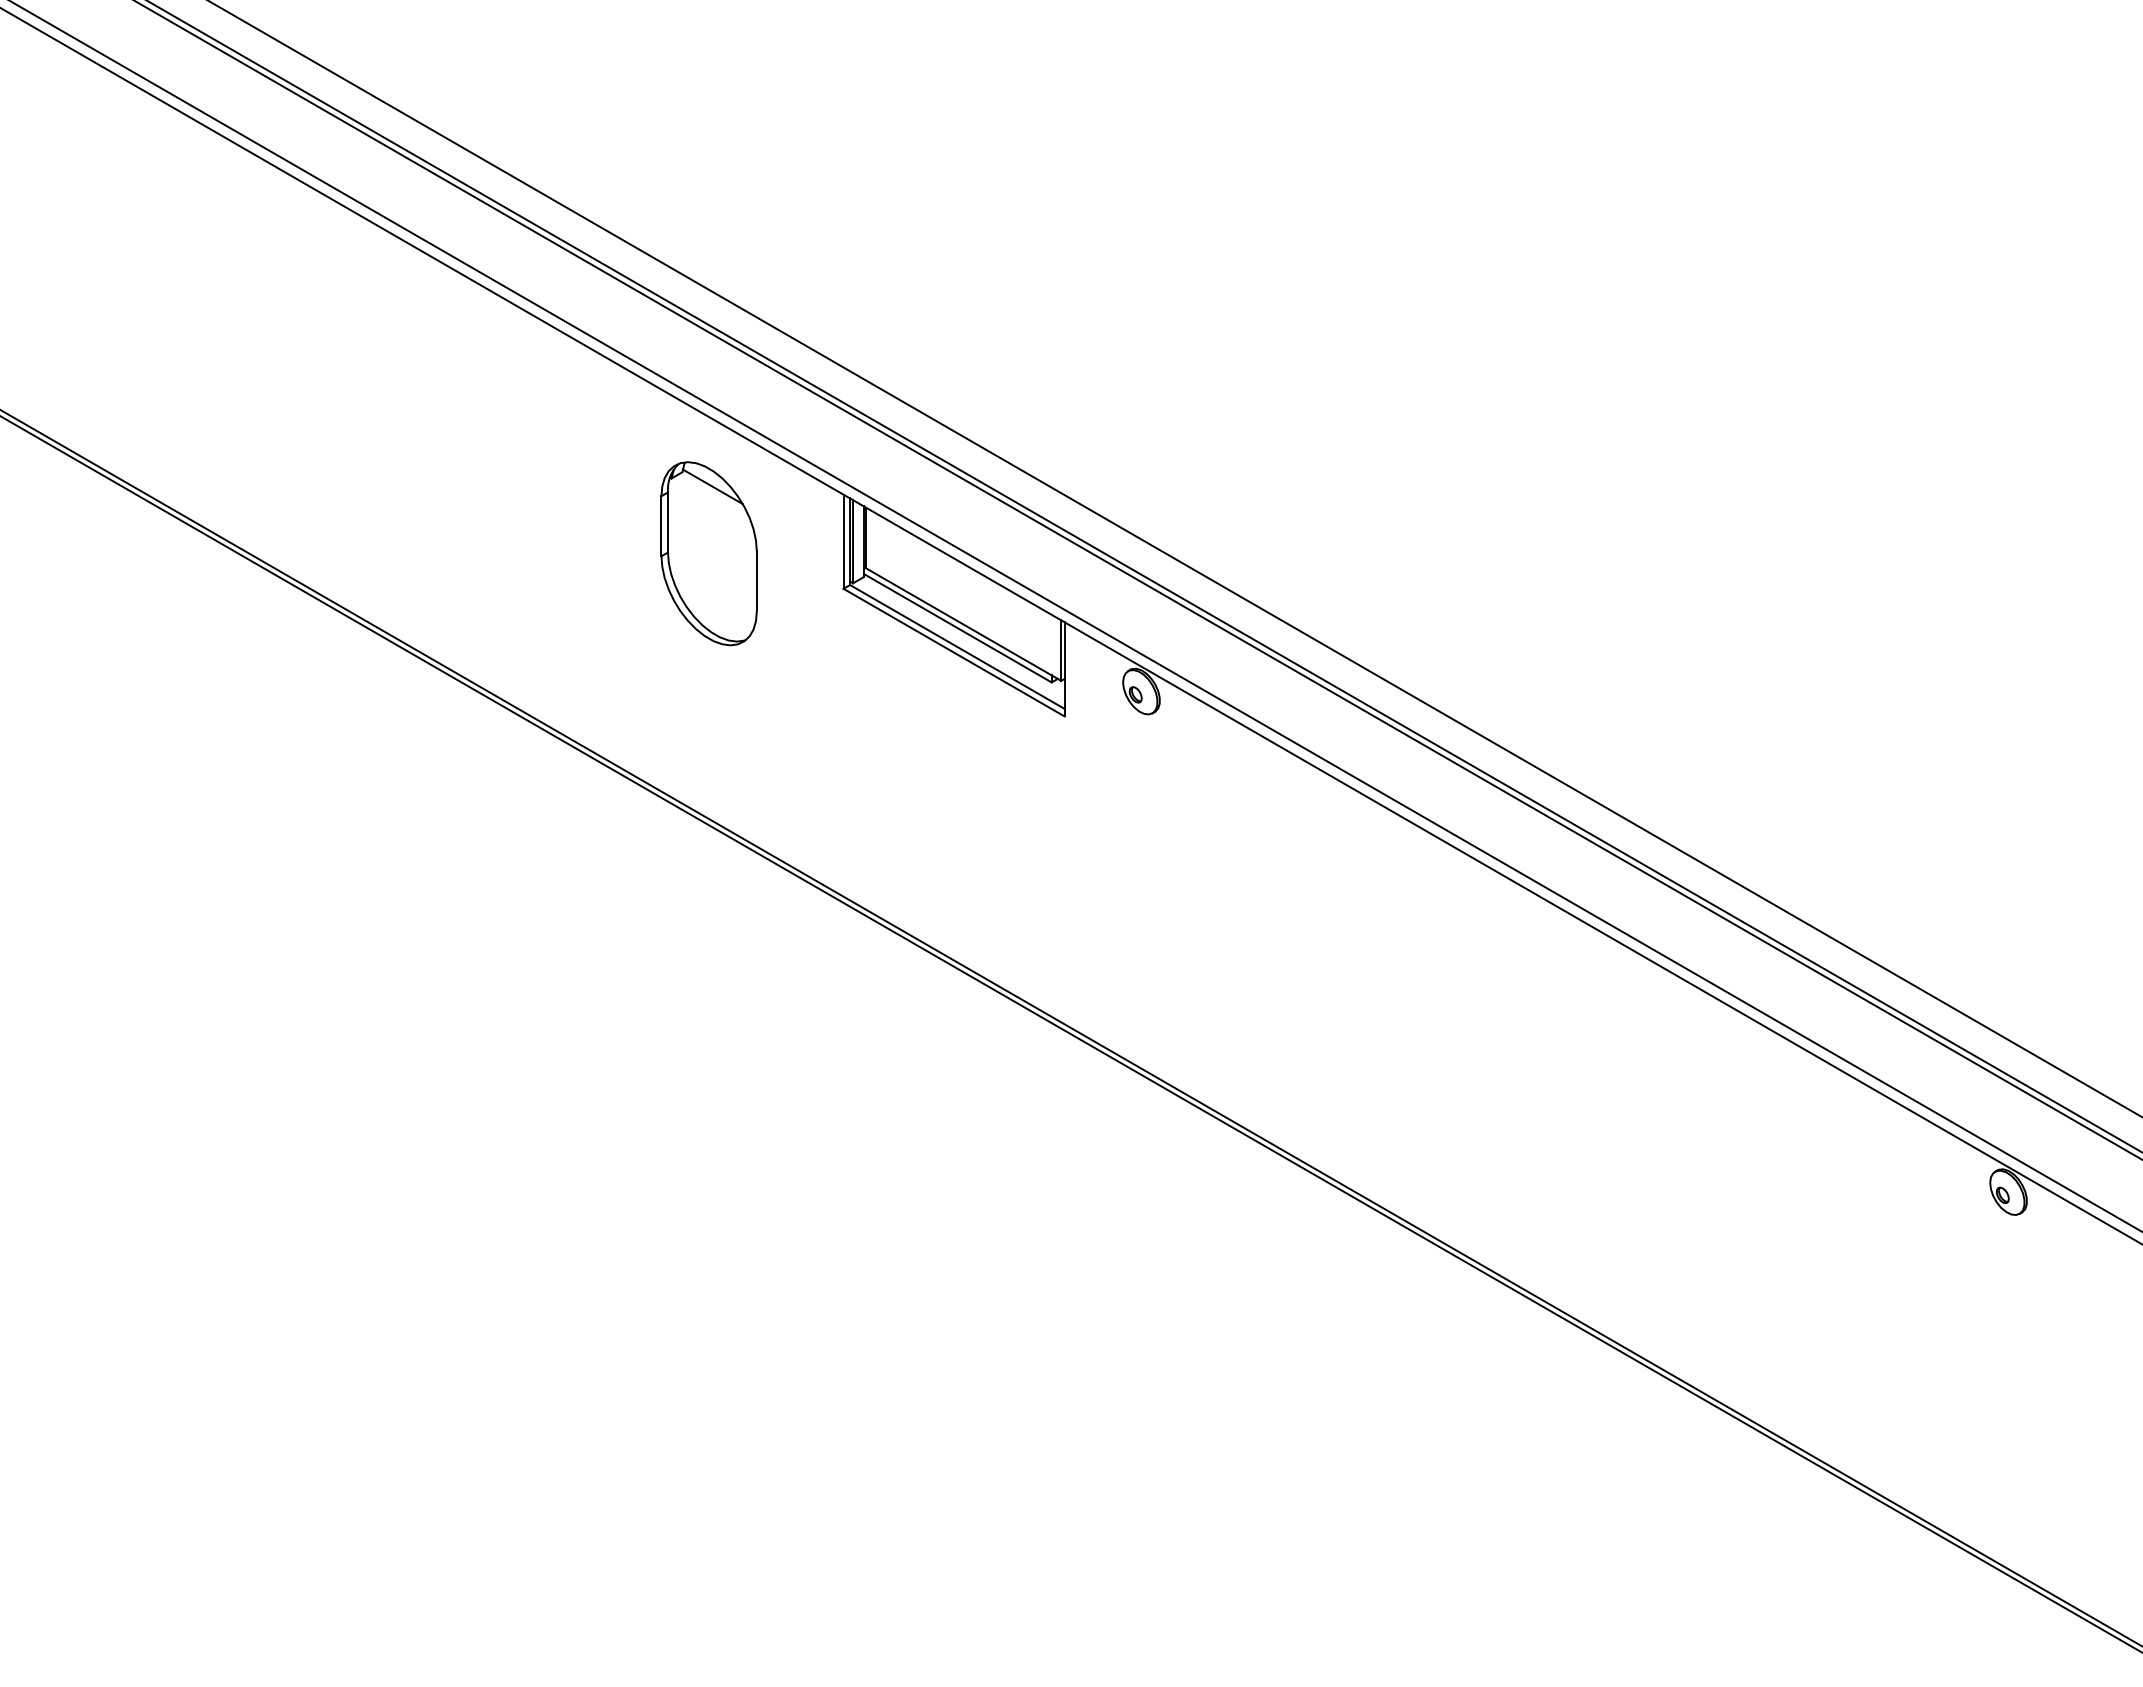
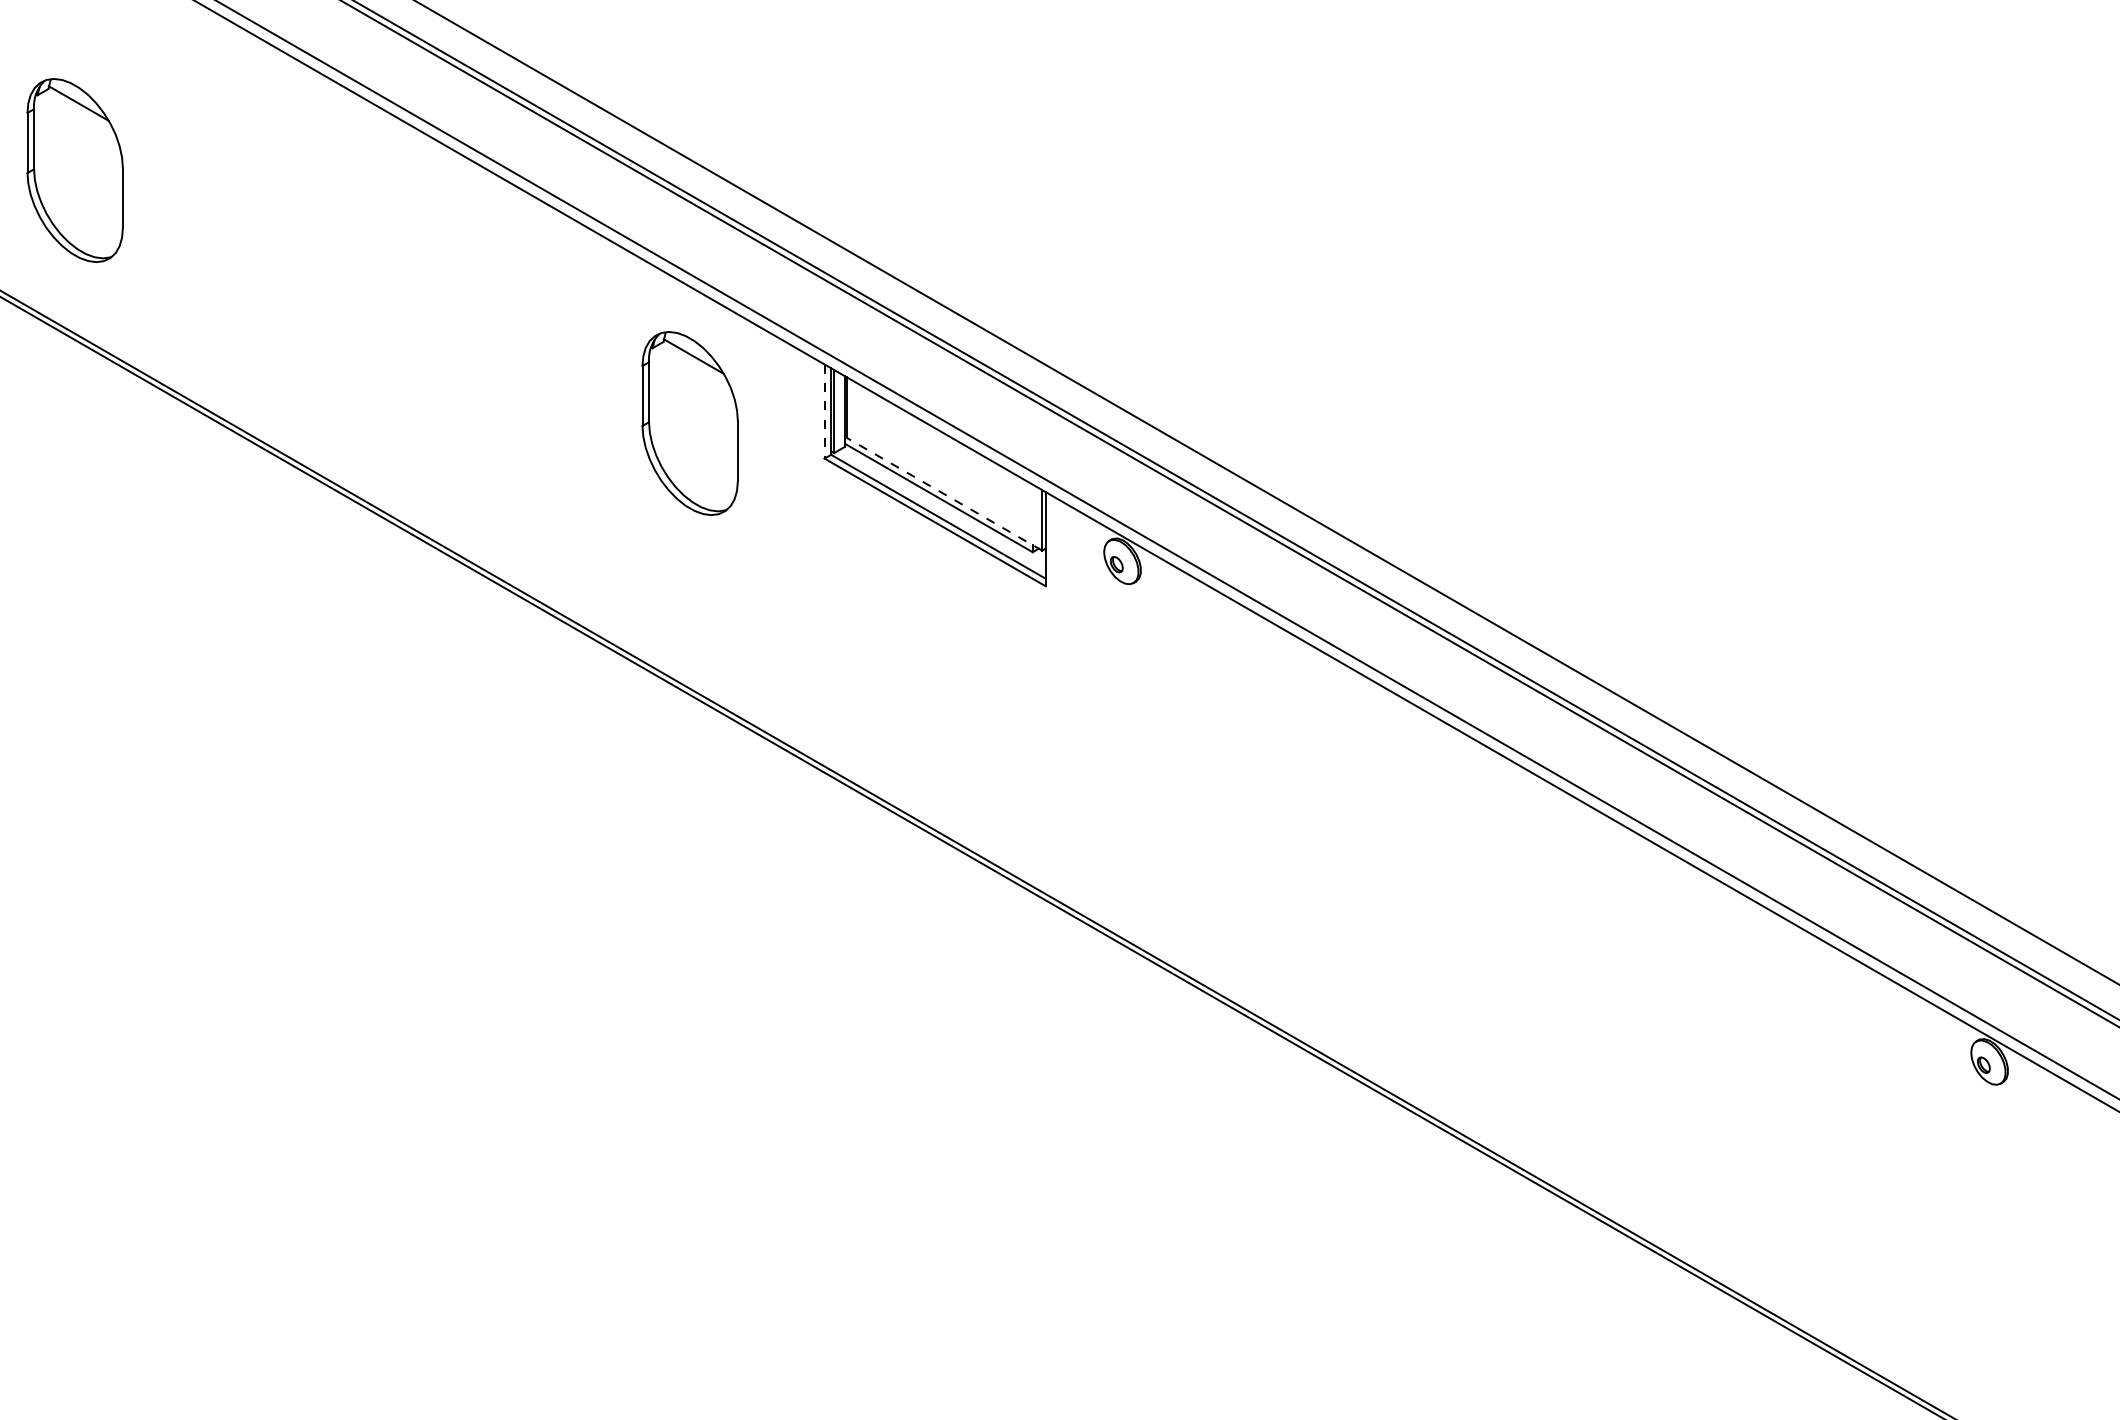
part: (93, 300) -> (74, 170), added
line: (843, 542) -> (824, 412), solid -> dashed
line: (963, 624) -> (944, 494), solid -> dashed

